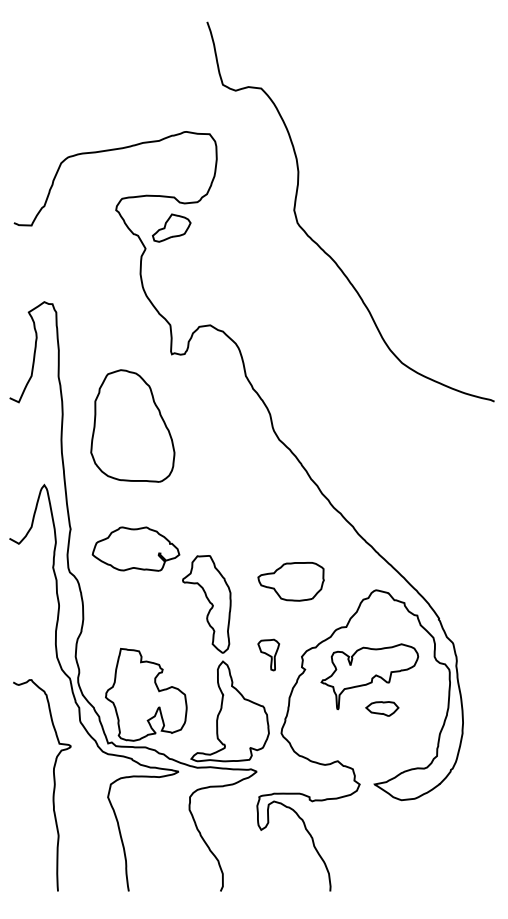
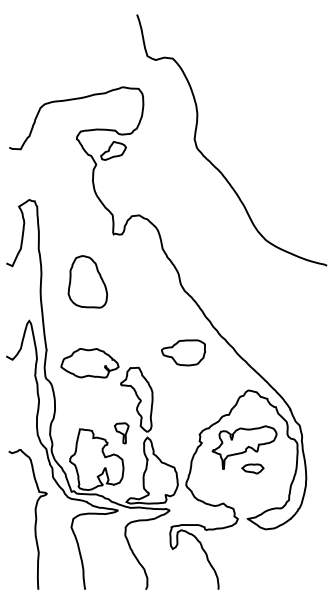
part: (132, 425) -> (87, 281), size x0.7
part: (291, 581) -> (183, 352), moved
part: (268, 655) -> (121, 433), moved

